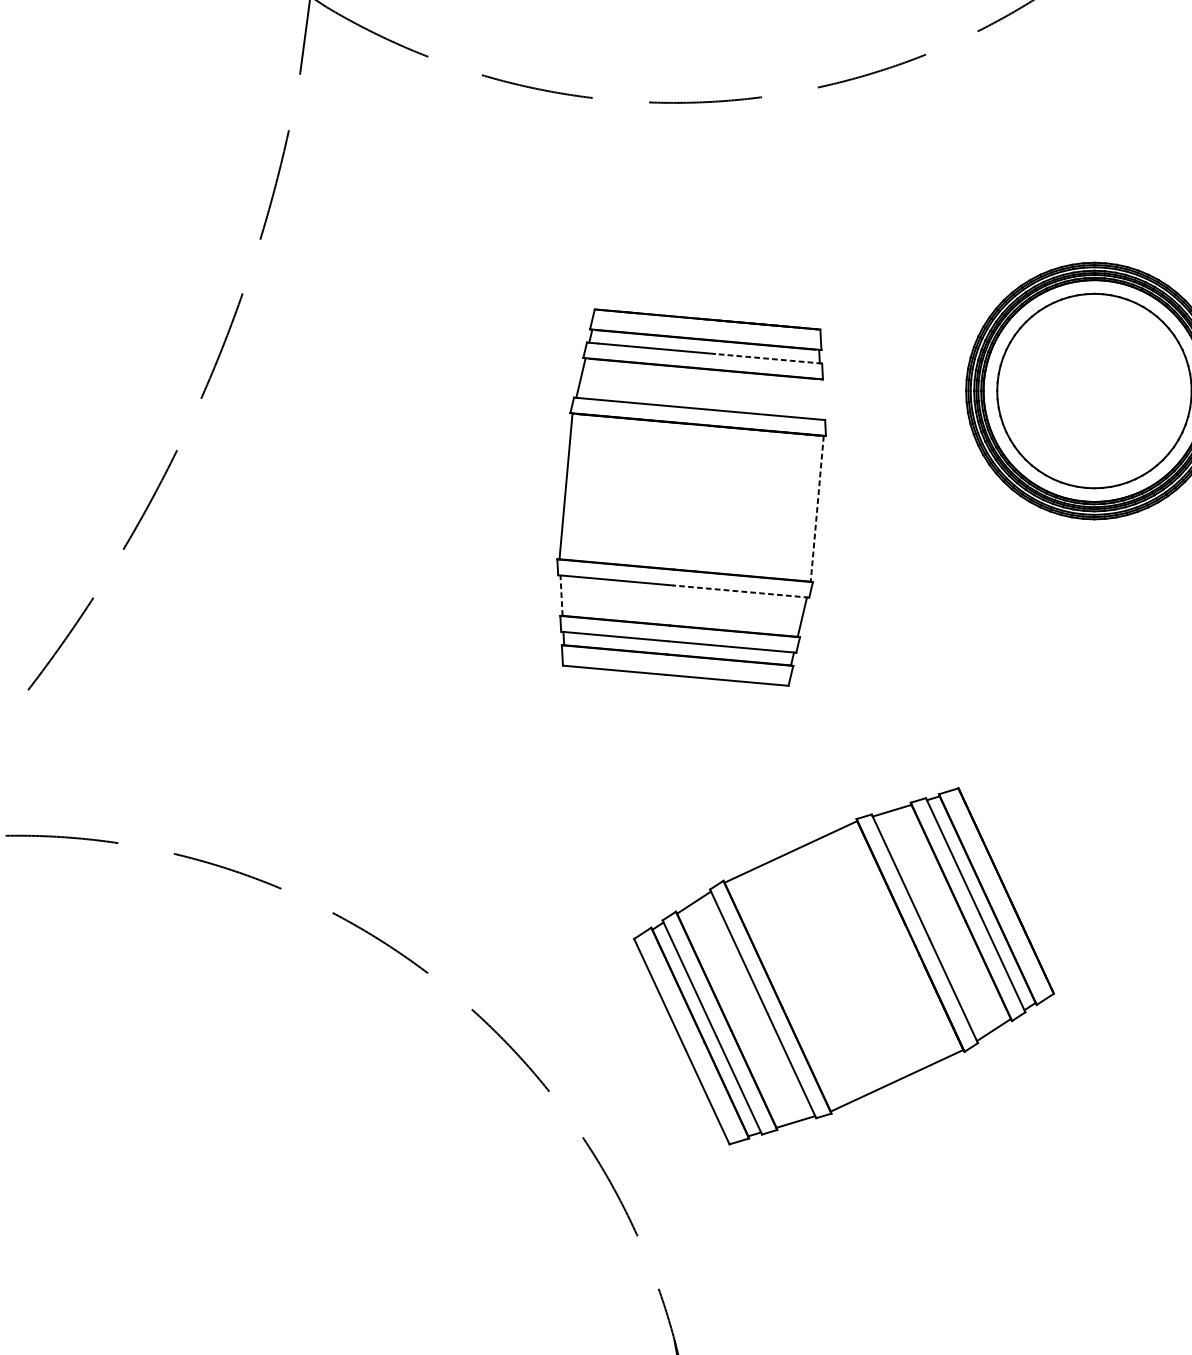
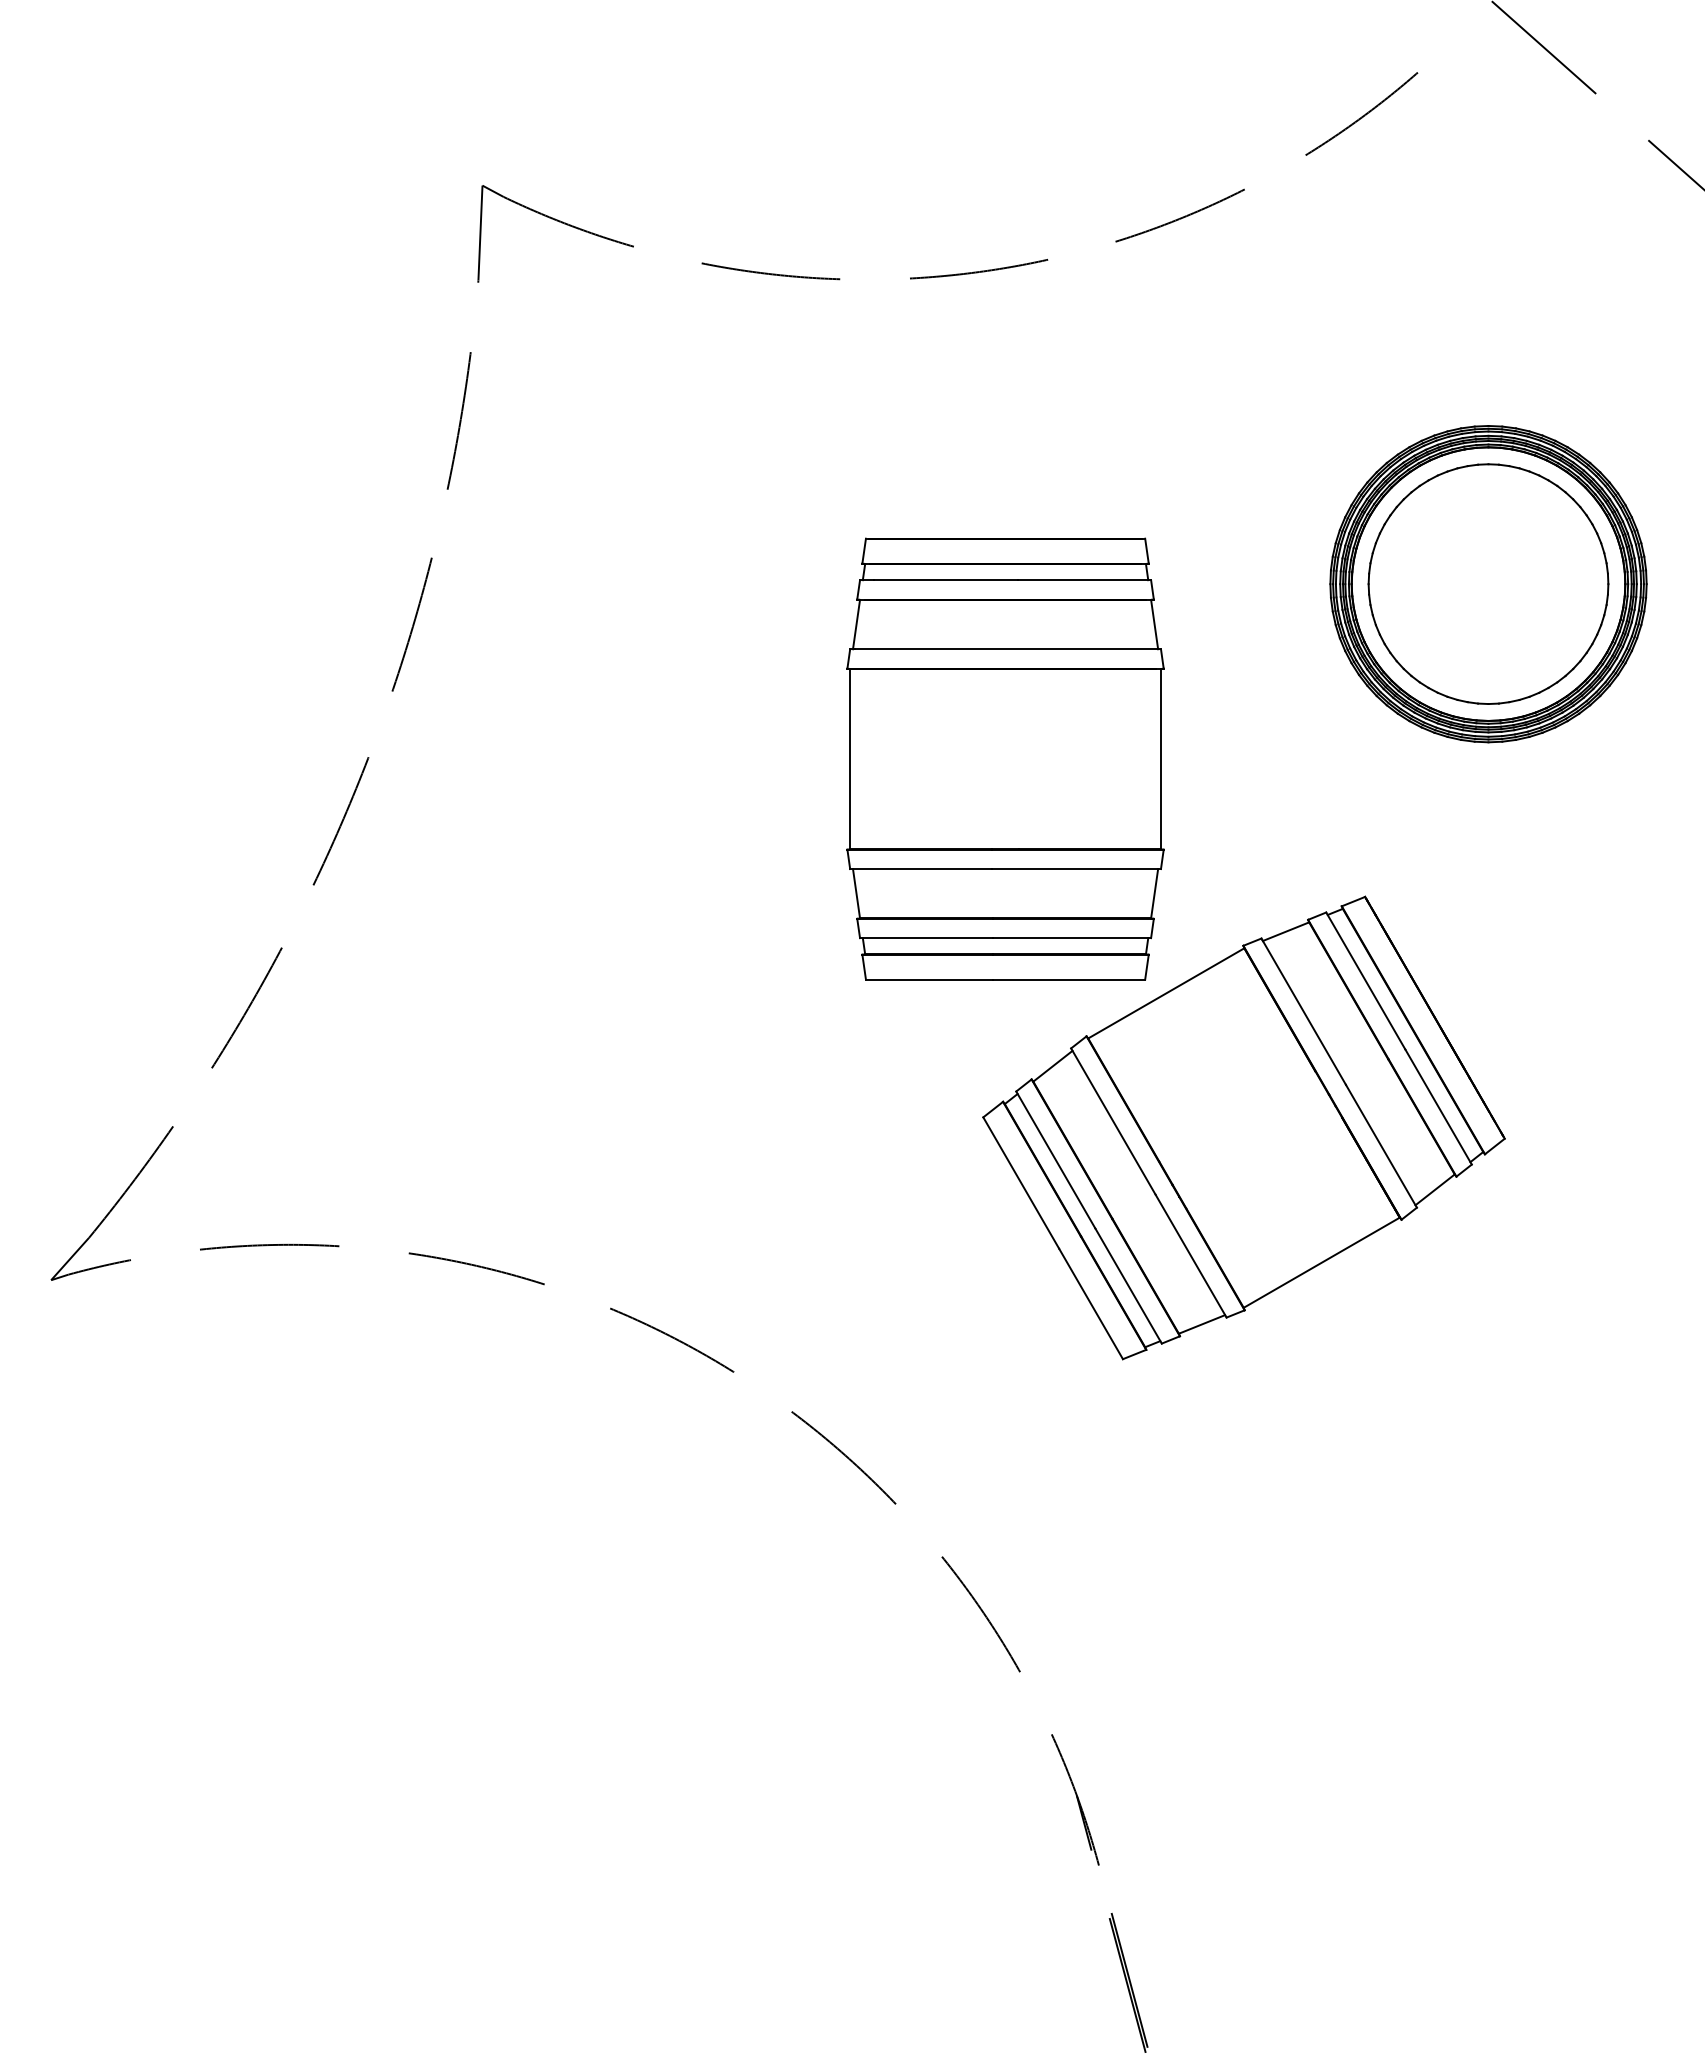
line: (768, 358) -> (1084, 580), dashed -> solid
line: (821, 399) -> (1154, 624), added
line: (817, 509) -> (1161, 759), dashed -> solid
line: (741, 591) -> (1076, 869), dashed -> solid
line: (561, 595) -> (856, 893), dashed -> solid
part: (843, 965) -> (1243, 1127), moved

